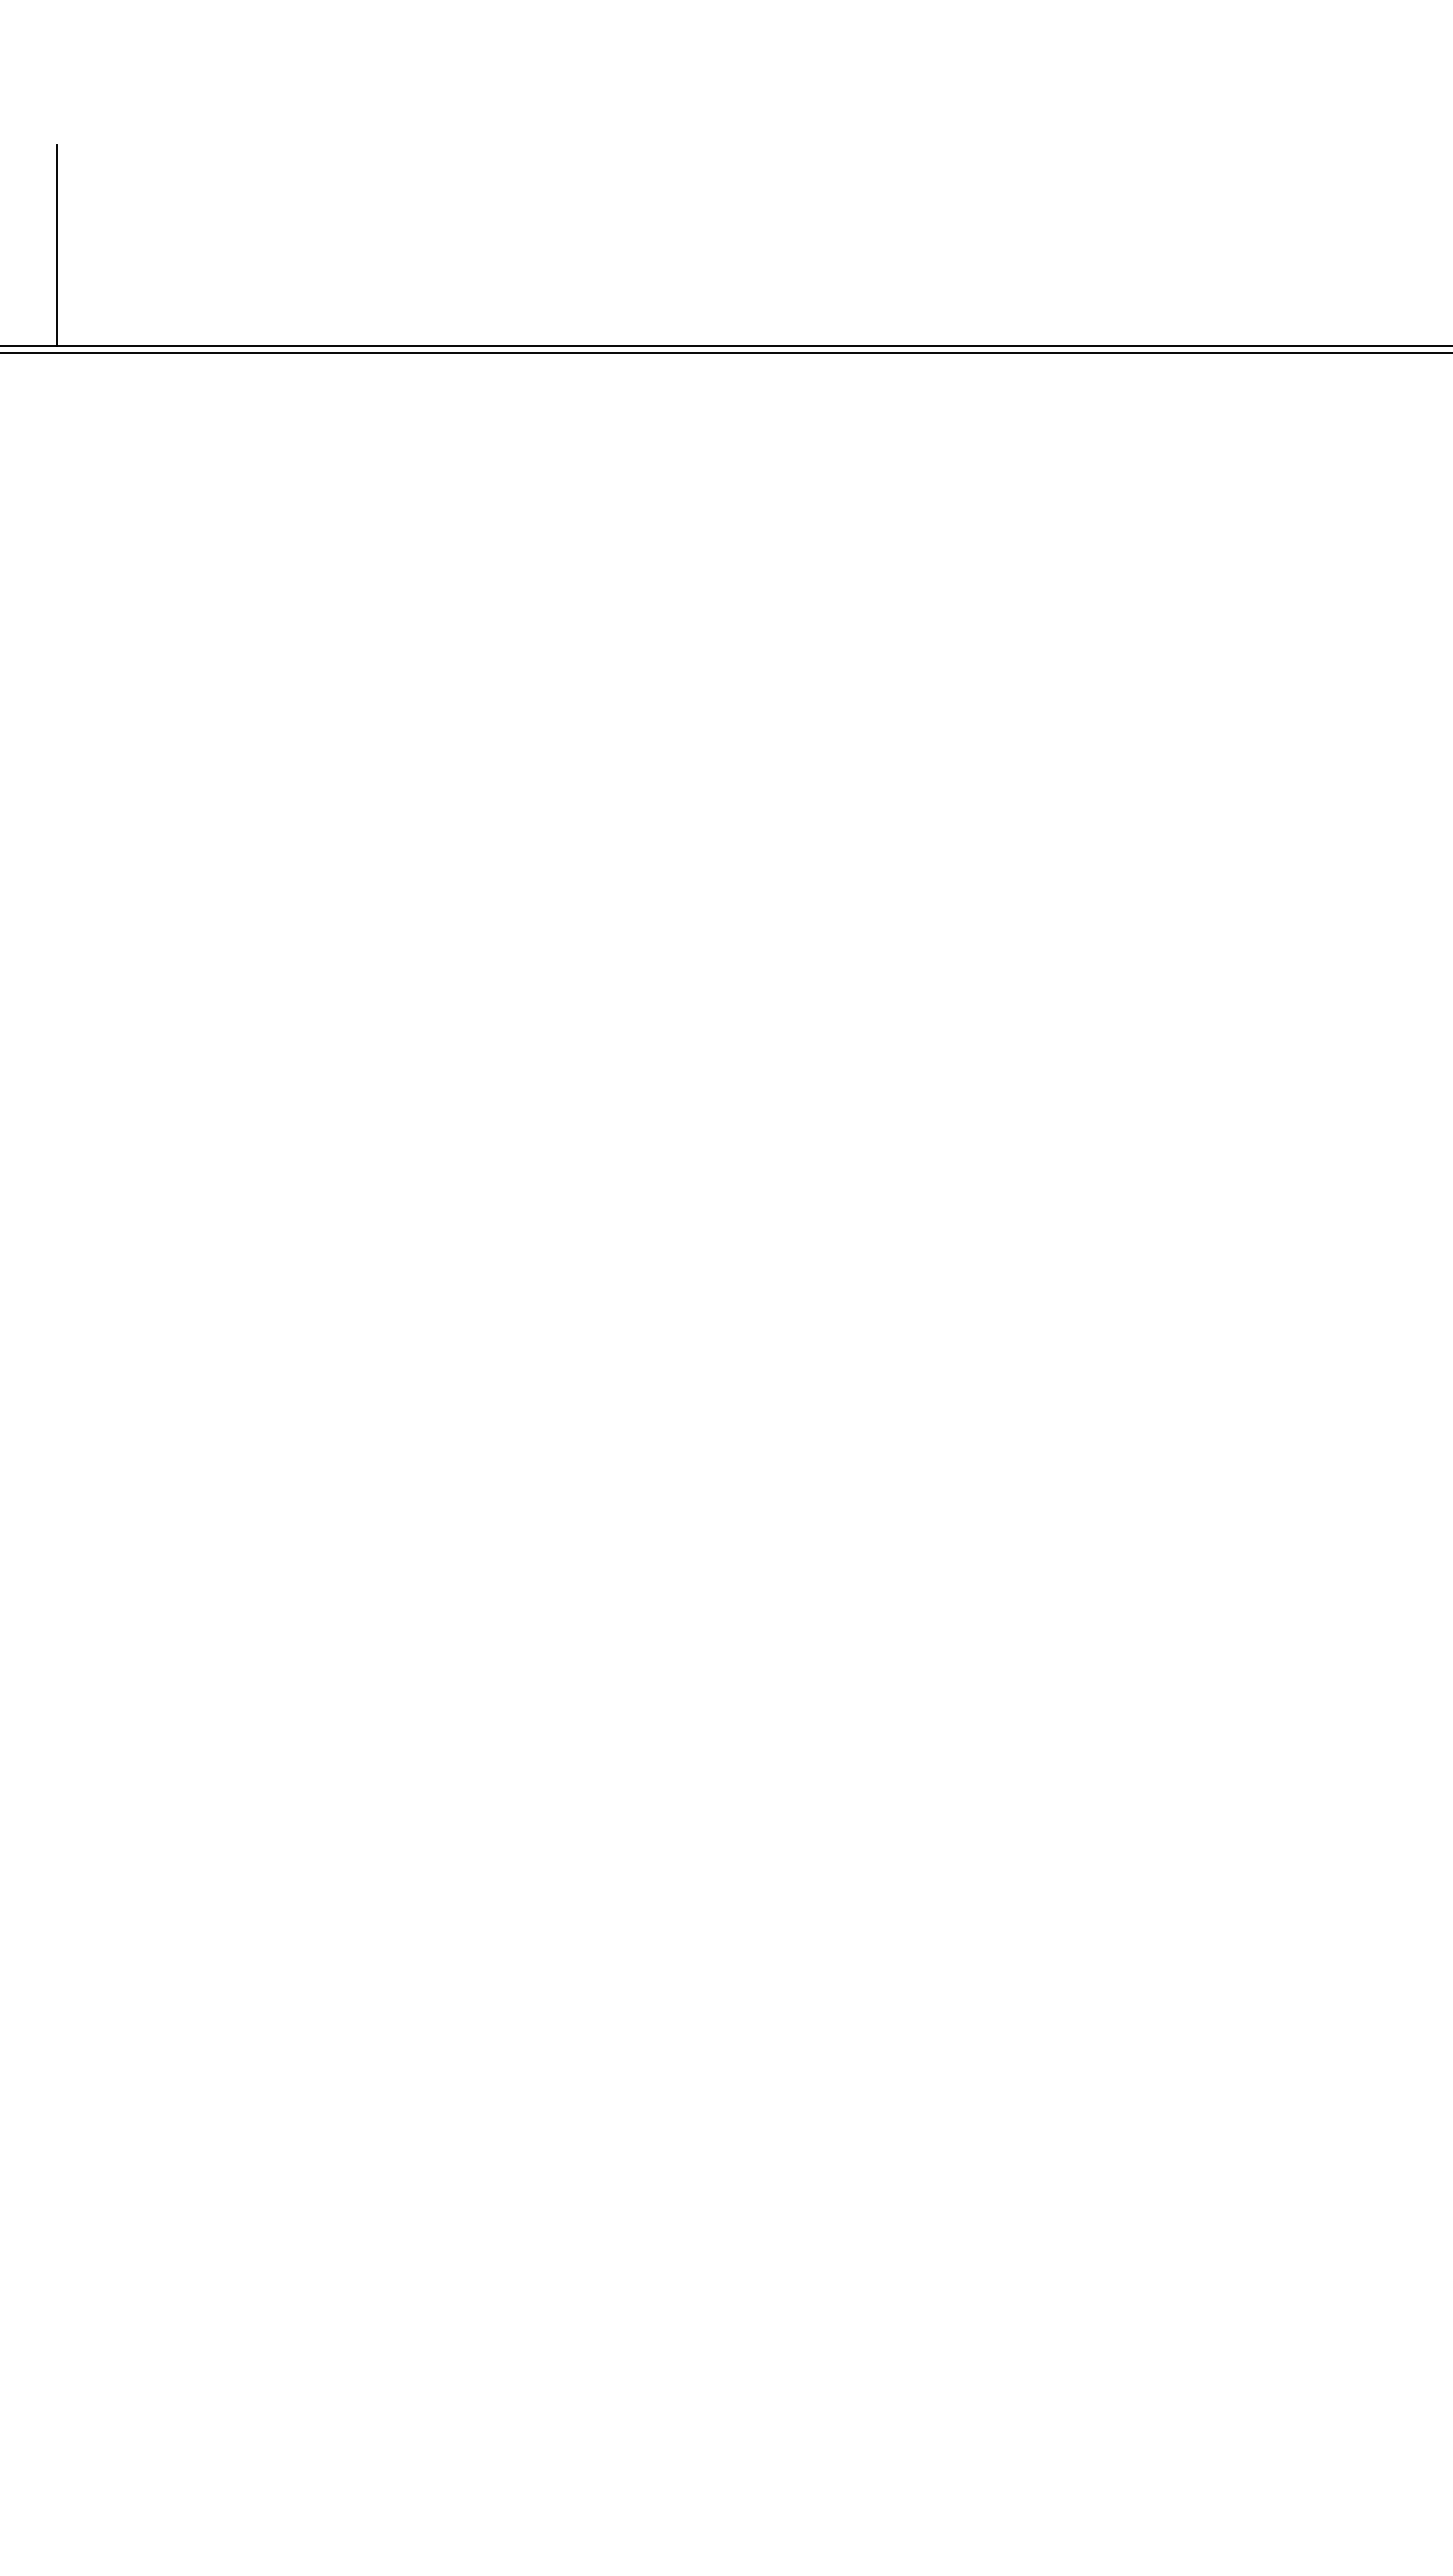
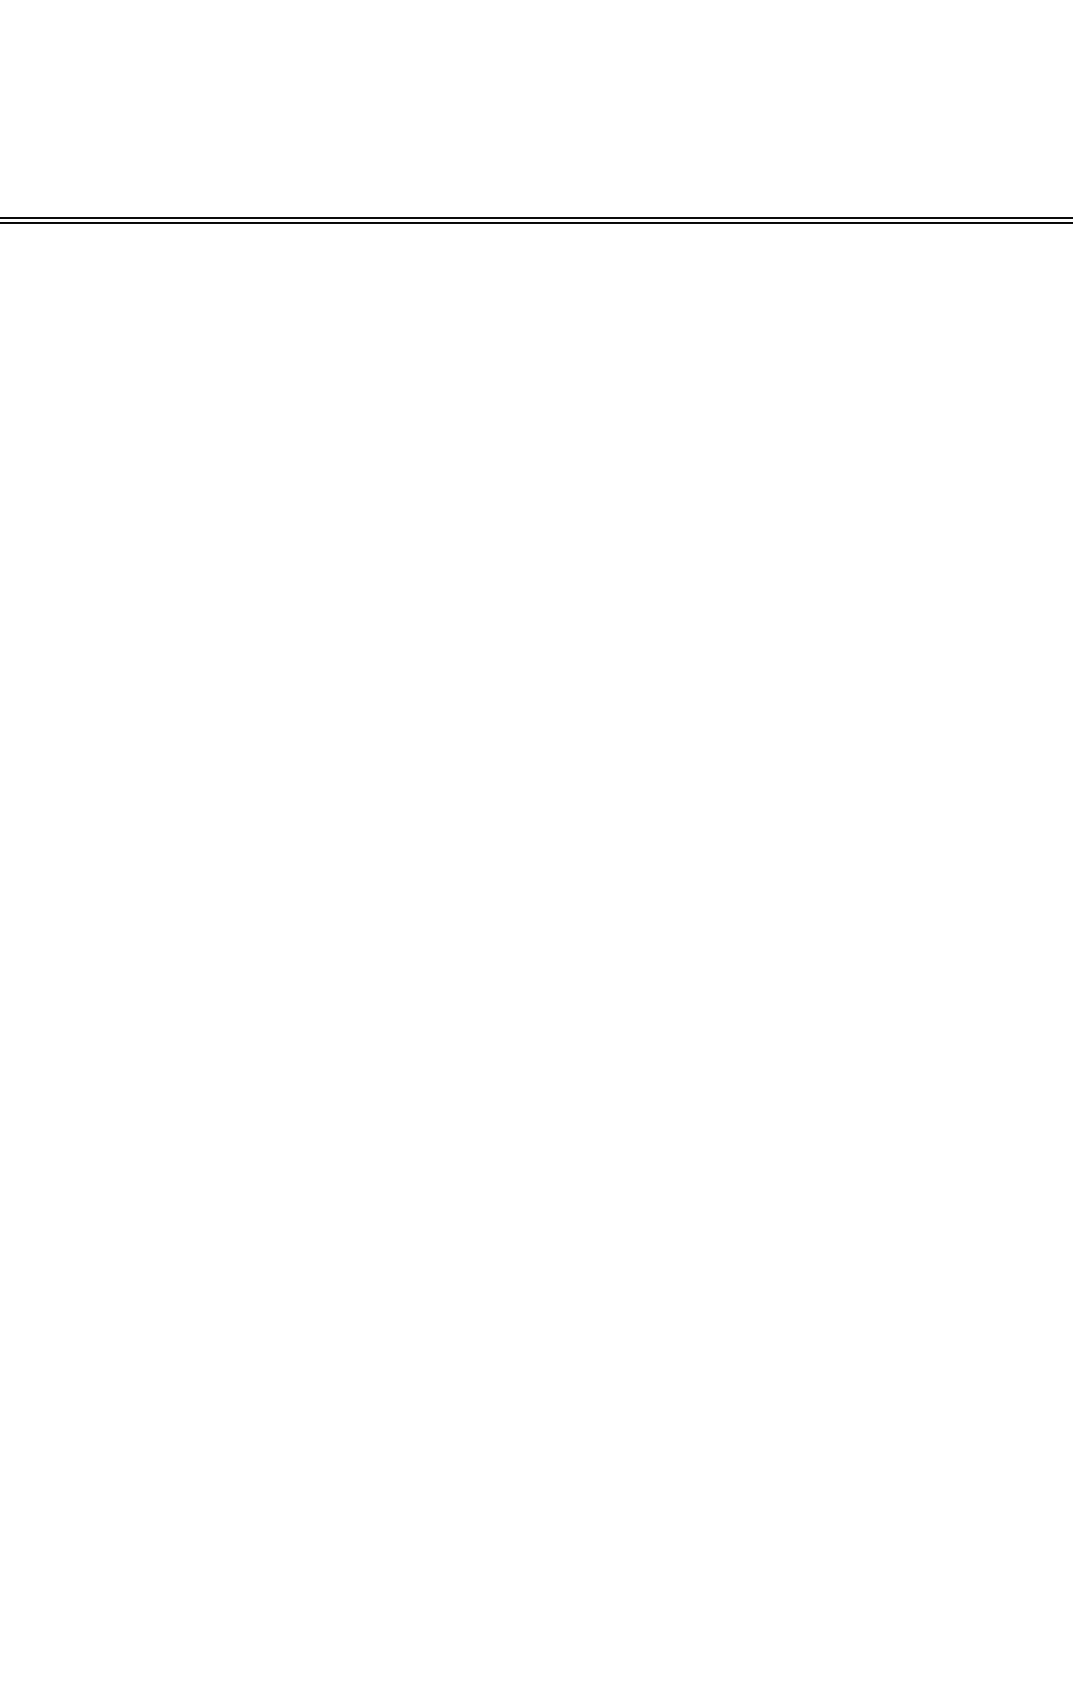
line: (57, 245) -> (63, 138), removed

